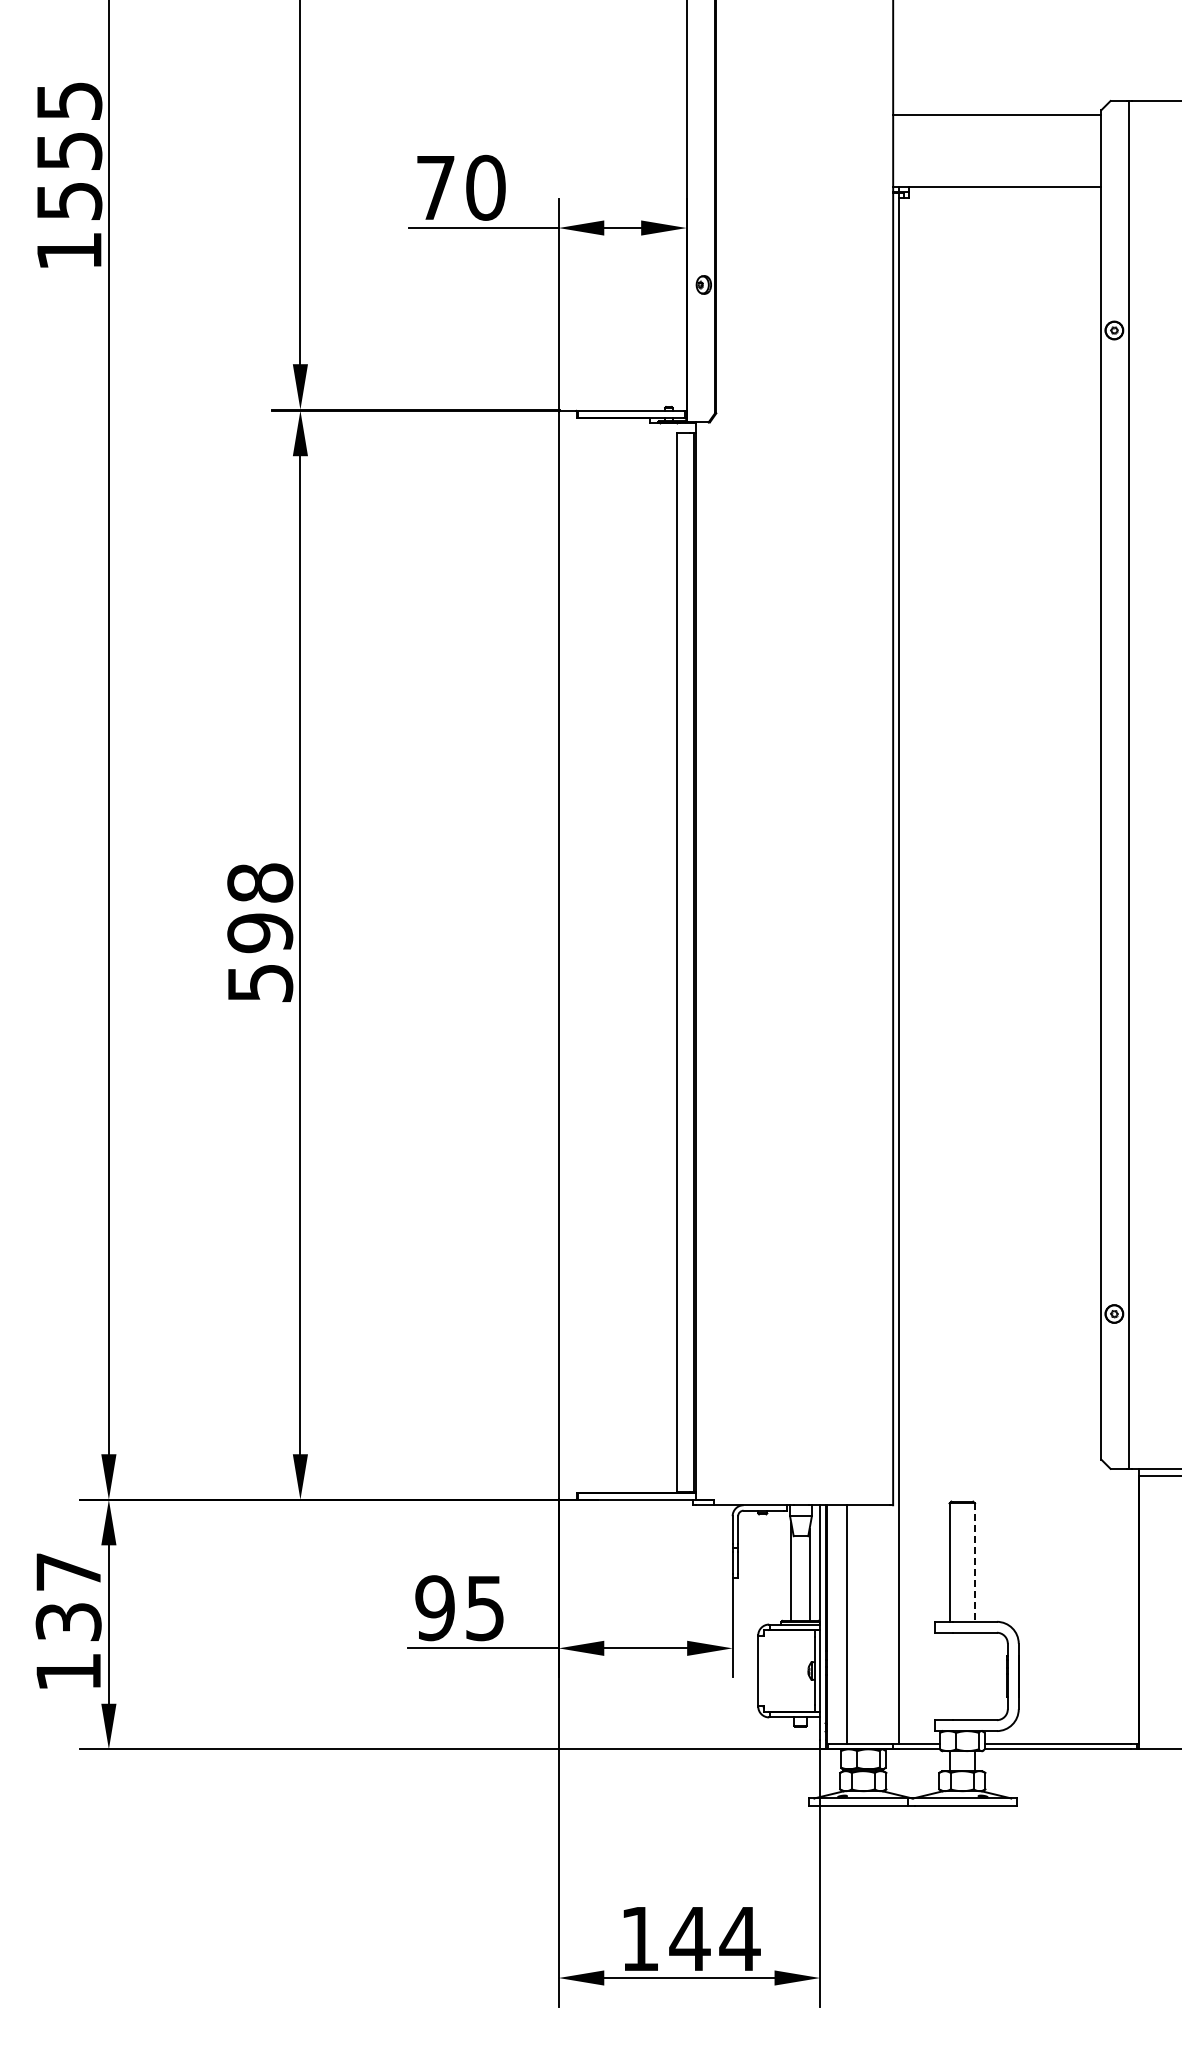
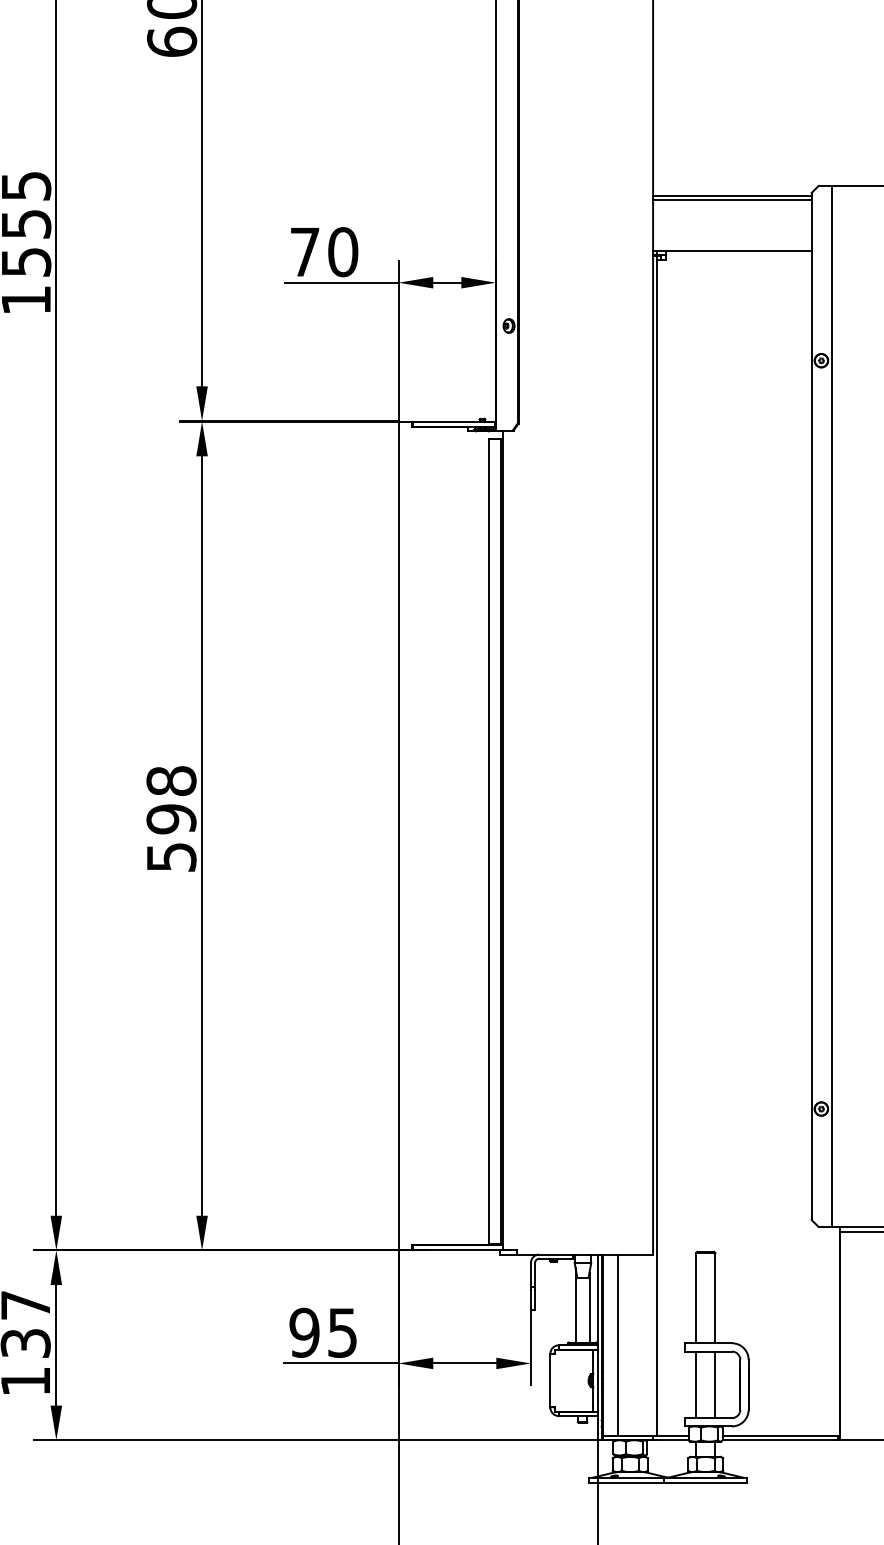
line: (997, 119) -> (732, 200), added
line: (975, 1563) -> (715, 1298), dashed -> solid
line: (949, 1676) -> (695, 1384), added
line: (975, 1676) -> (715, 1384), added

